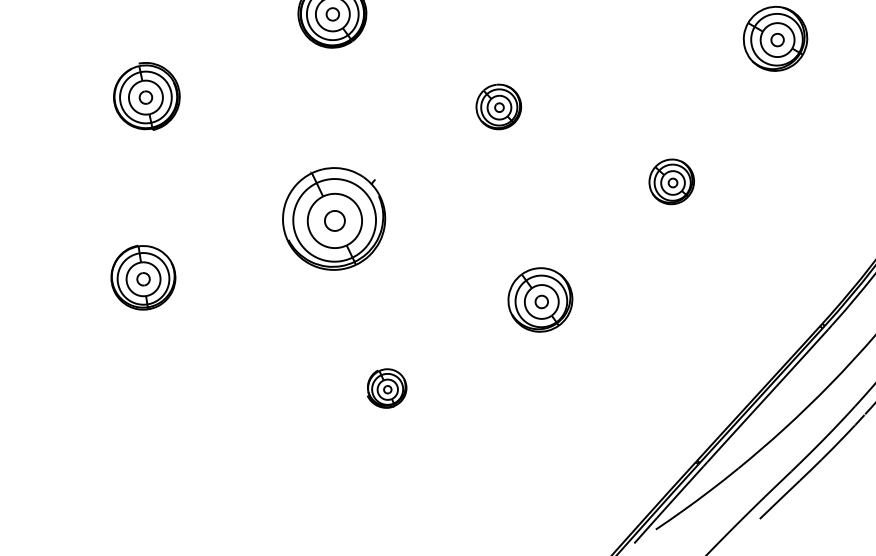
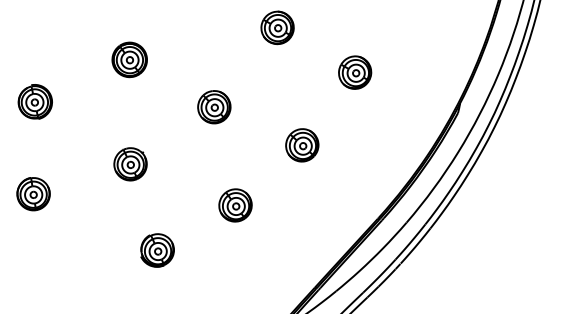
part: (499, 107) -> (214, 107), size x1.43
part: (672, 182) -> (302, 145), size x1.43
part: (333, 219) -> (130, 164), size x0.62
part: (386, 388) -> (157, 250), size x1.67

